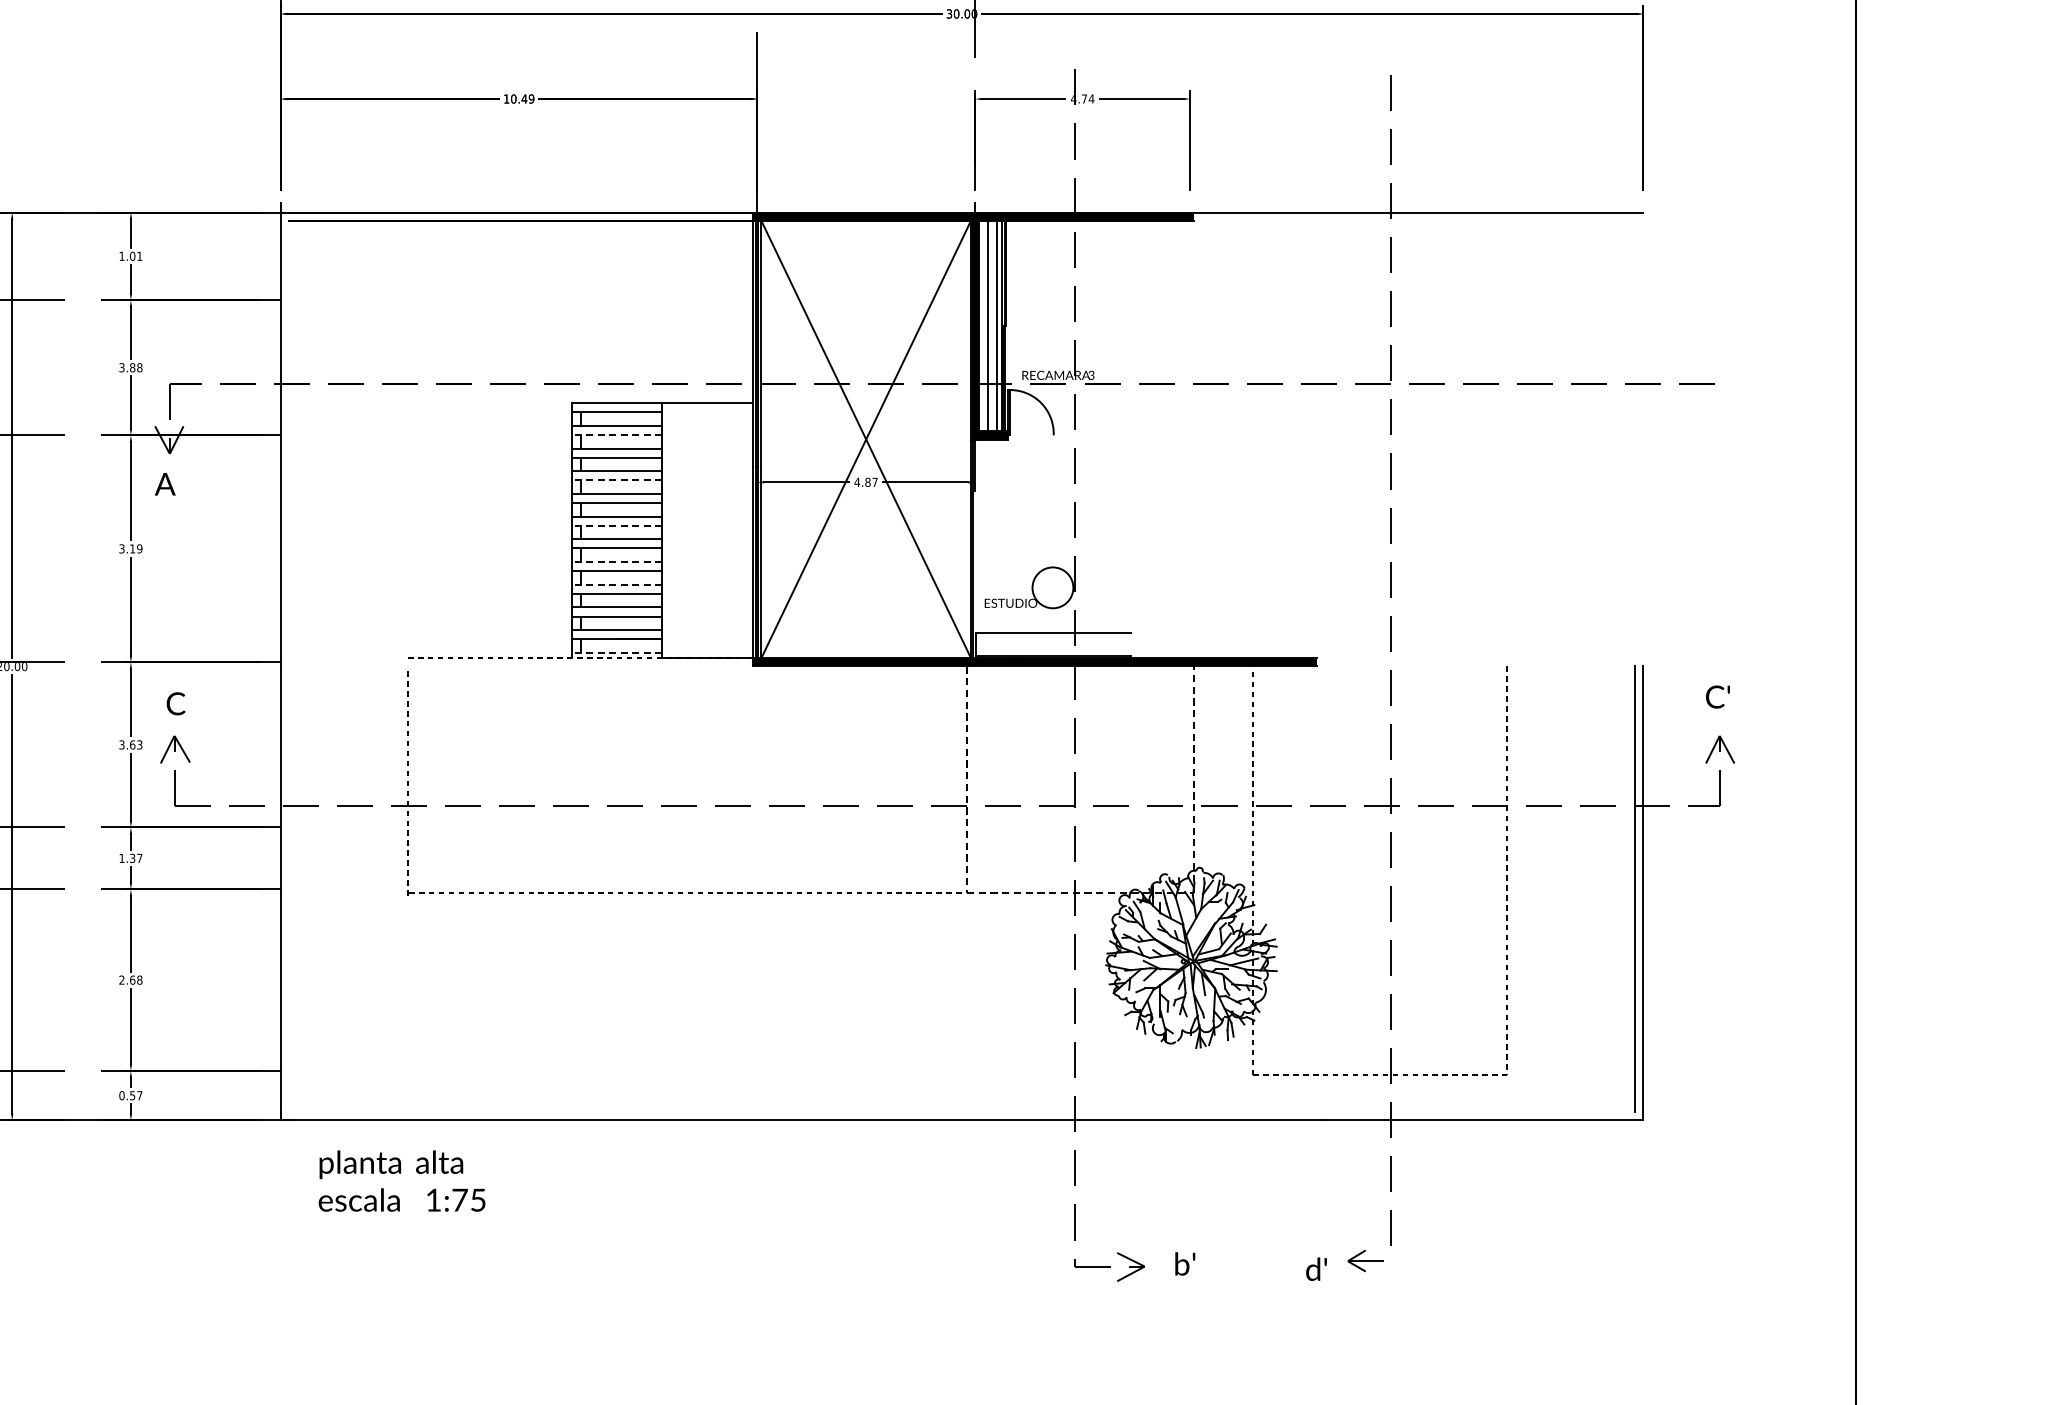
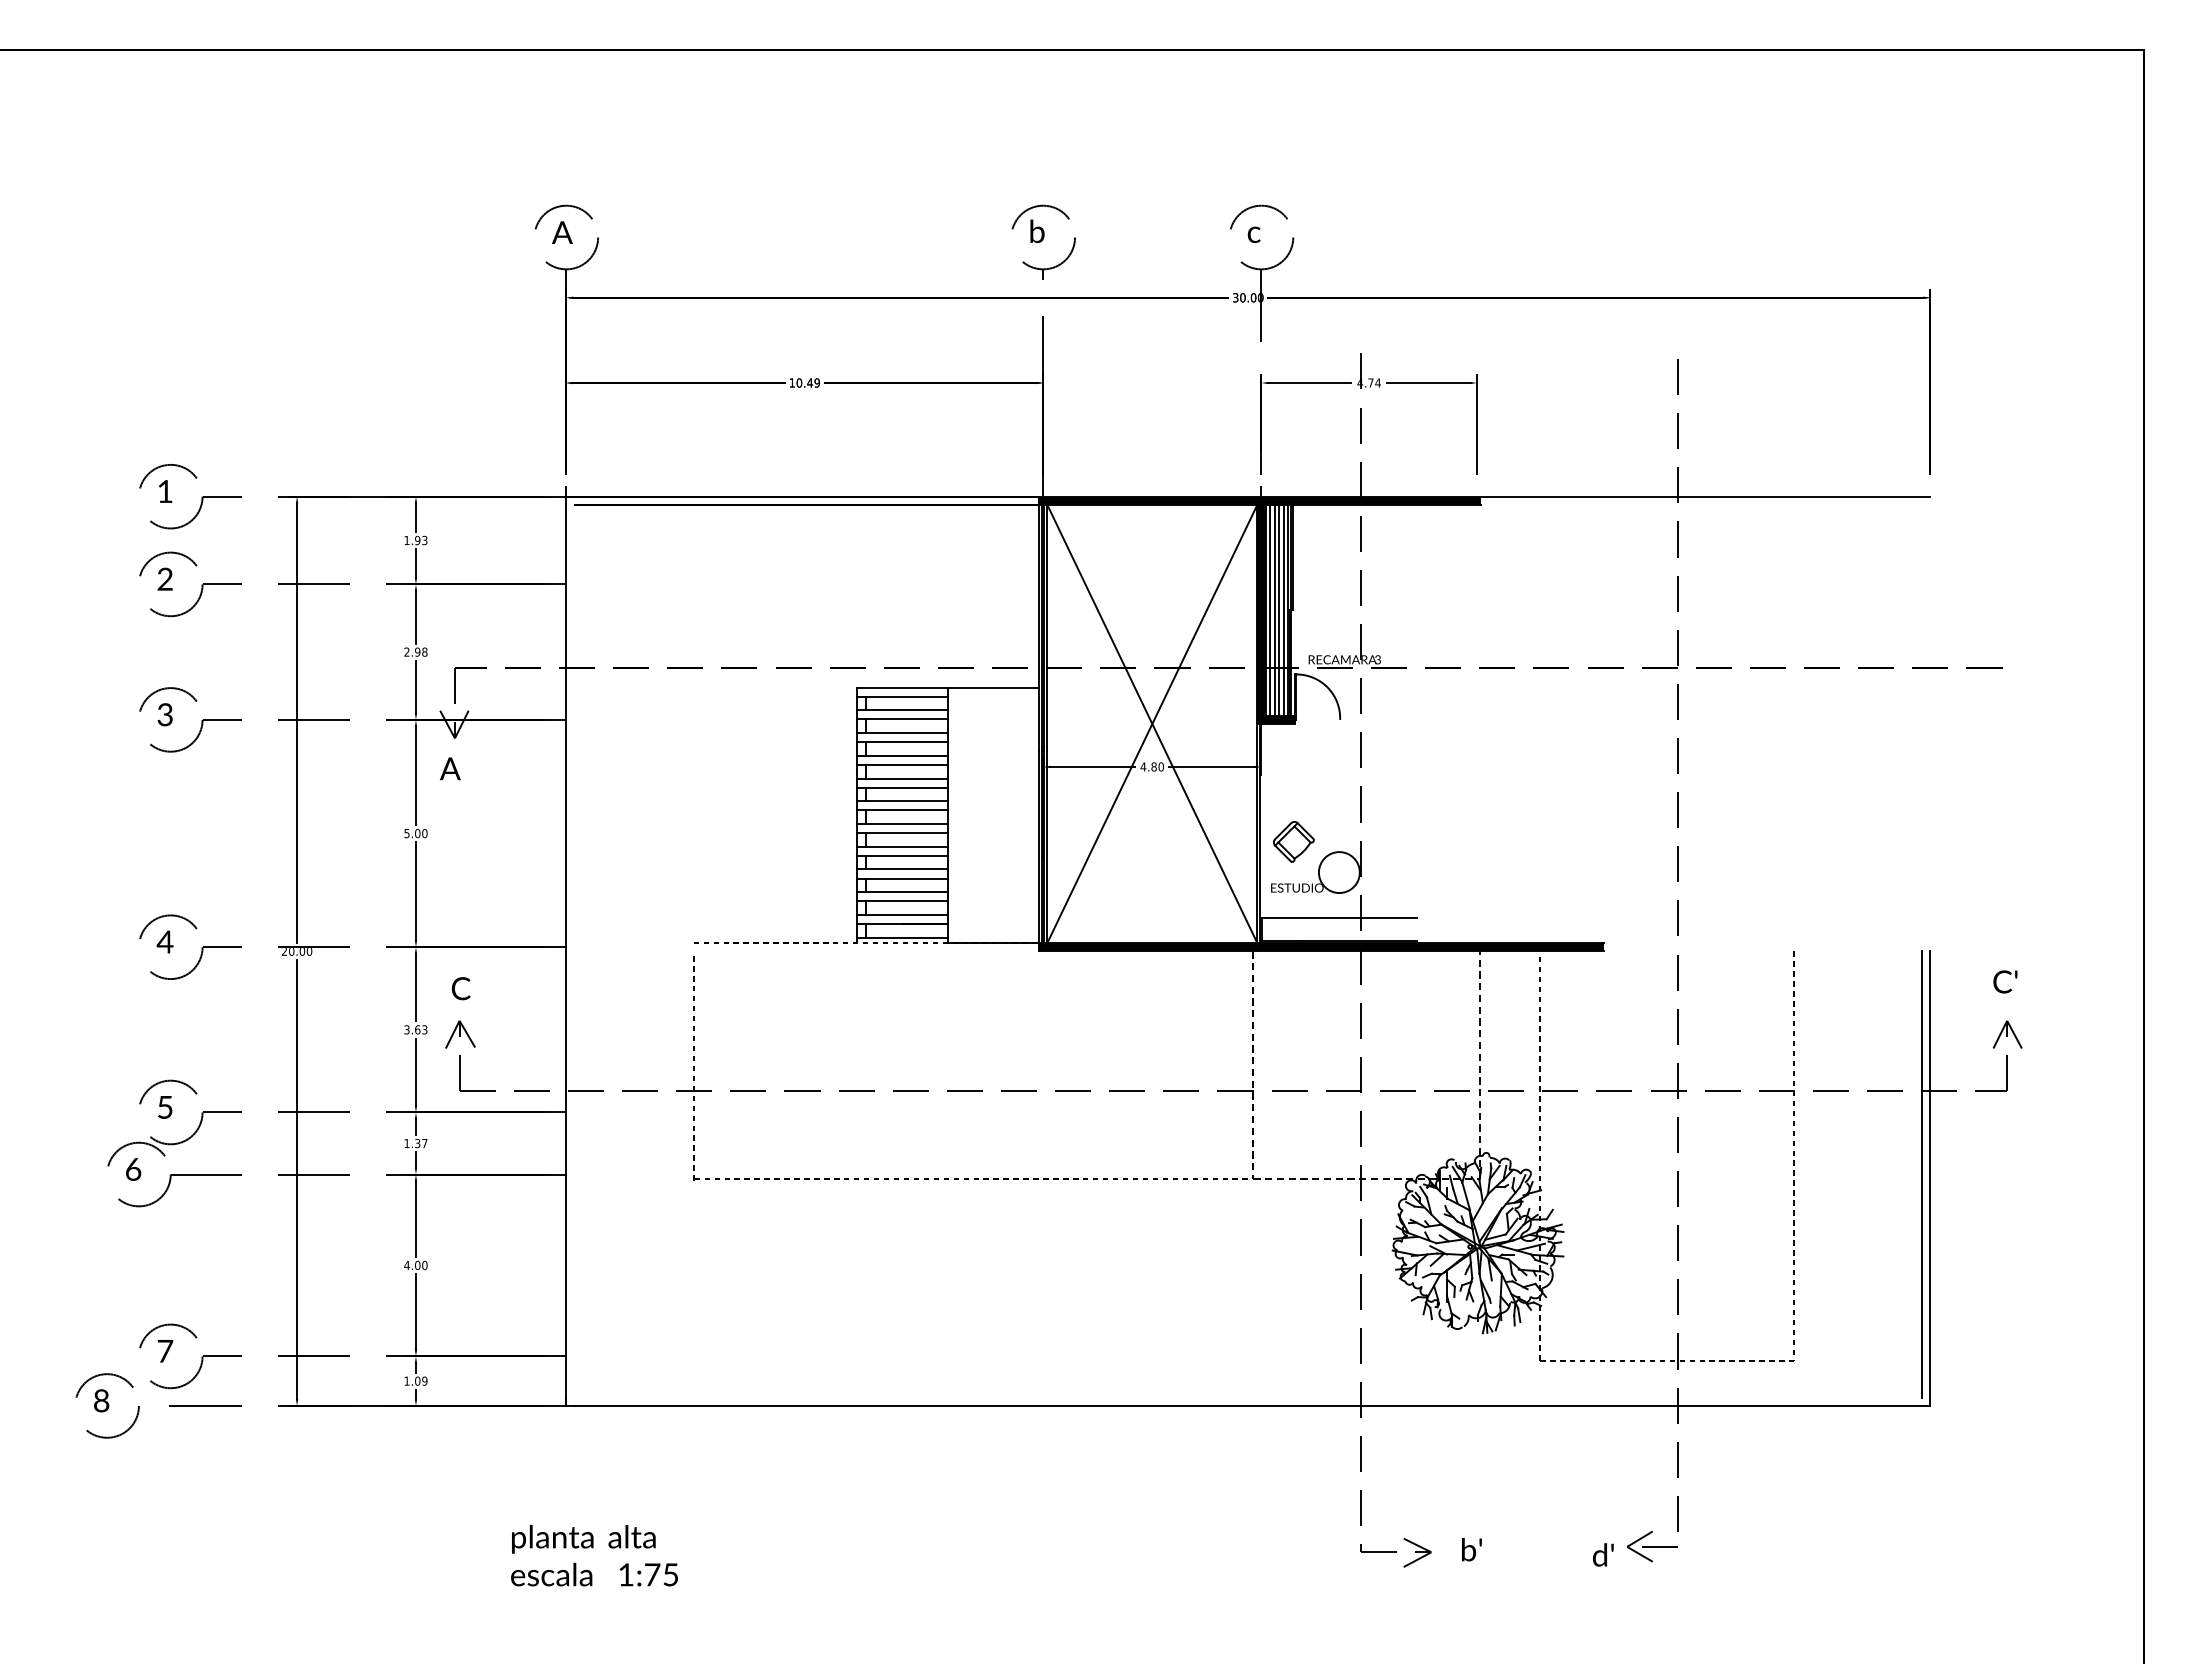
text: (136, 256) -> (421, 540), 1.01 -> 1.93
line: (984, 325) -> (1270, 609), added
line: (993, 325) -> (1279, 609), added
text: (127, 367) -> (412, 651), 3.88 -> 2.98
line: (616, 435) -> (902, 719), dashed -> solid
line: (616, 479) -> (902, 764), dashed -> solid
text: (874, 481) -> (1160, 766), 4.87 -> 4.80
line: (616, 525) -> (902, 810), dashed -> solid
text: (130, 548) -> (415, 833), 3.19 -> 5.00
part: (1007, 556) -> (1293, 841), added
line: (616, 561) -> (902, 846), dashed -> solid
line: (616, 584) -> (902, 869), dashed -> solid
line: (616, 652) -> (902, 937), dashed -> solid
text: (130, 979) -> (415, 1264), 2.68 -> 4.00
text: (130, 1095) -> (415, 1380), 0.57 -> 1.09
text: (402, 1180) -> (594, 1555), moved
part: (1365, 1260) -> (1652, 1546), size x1.43

